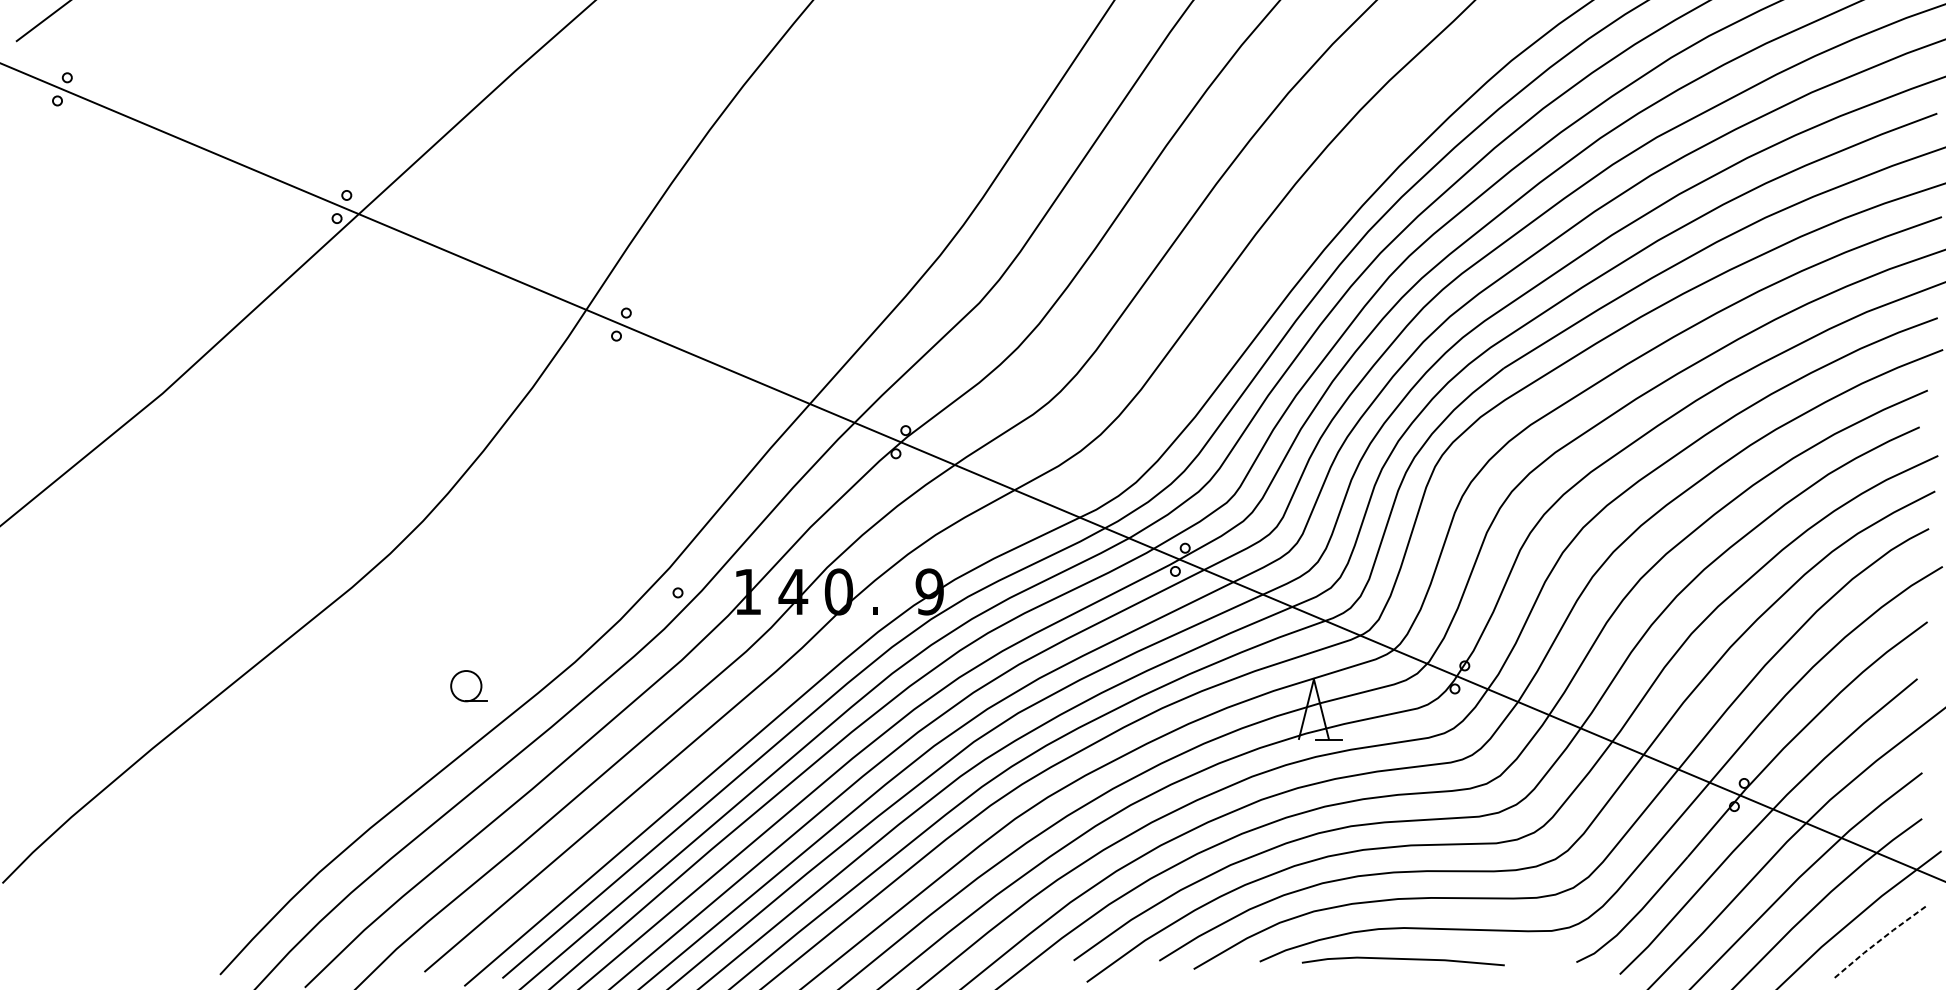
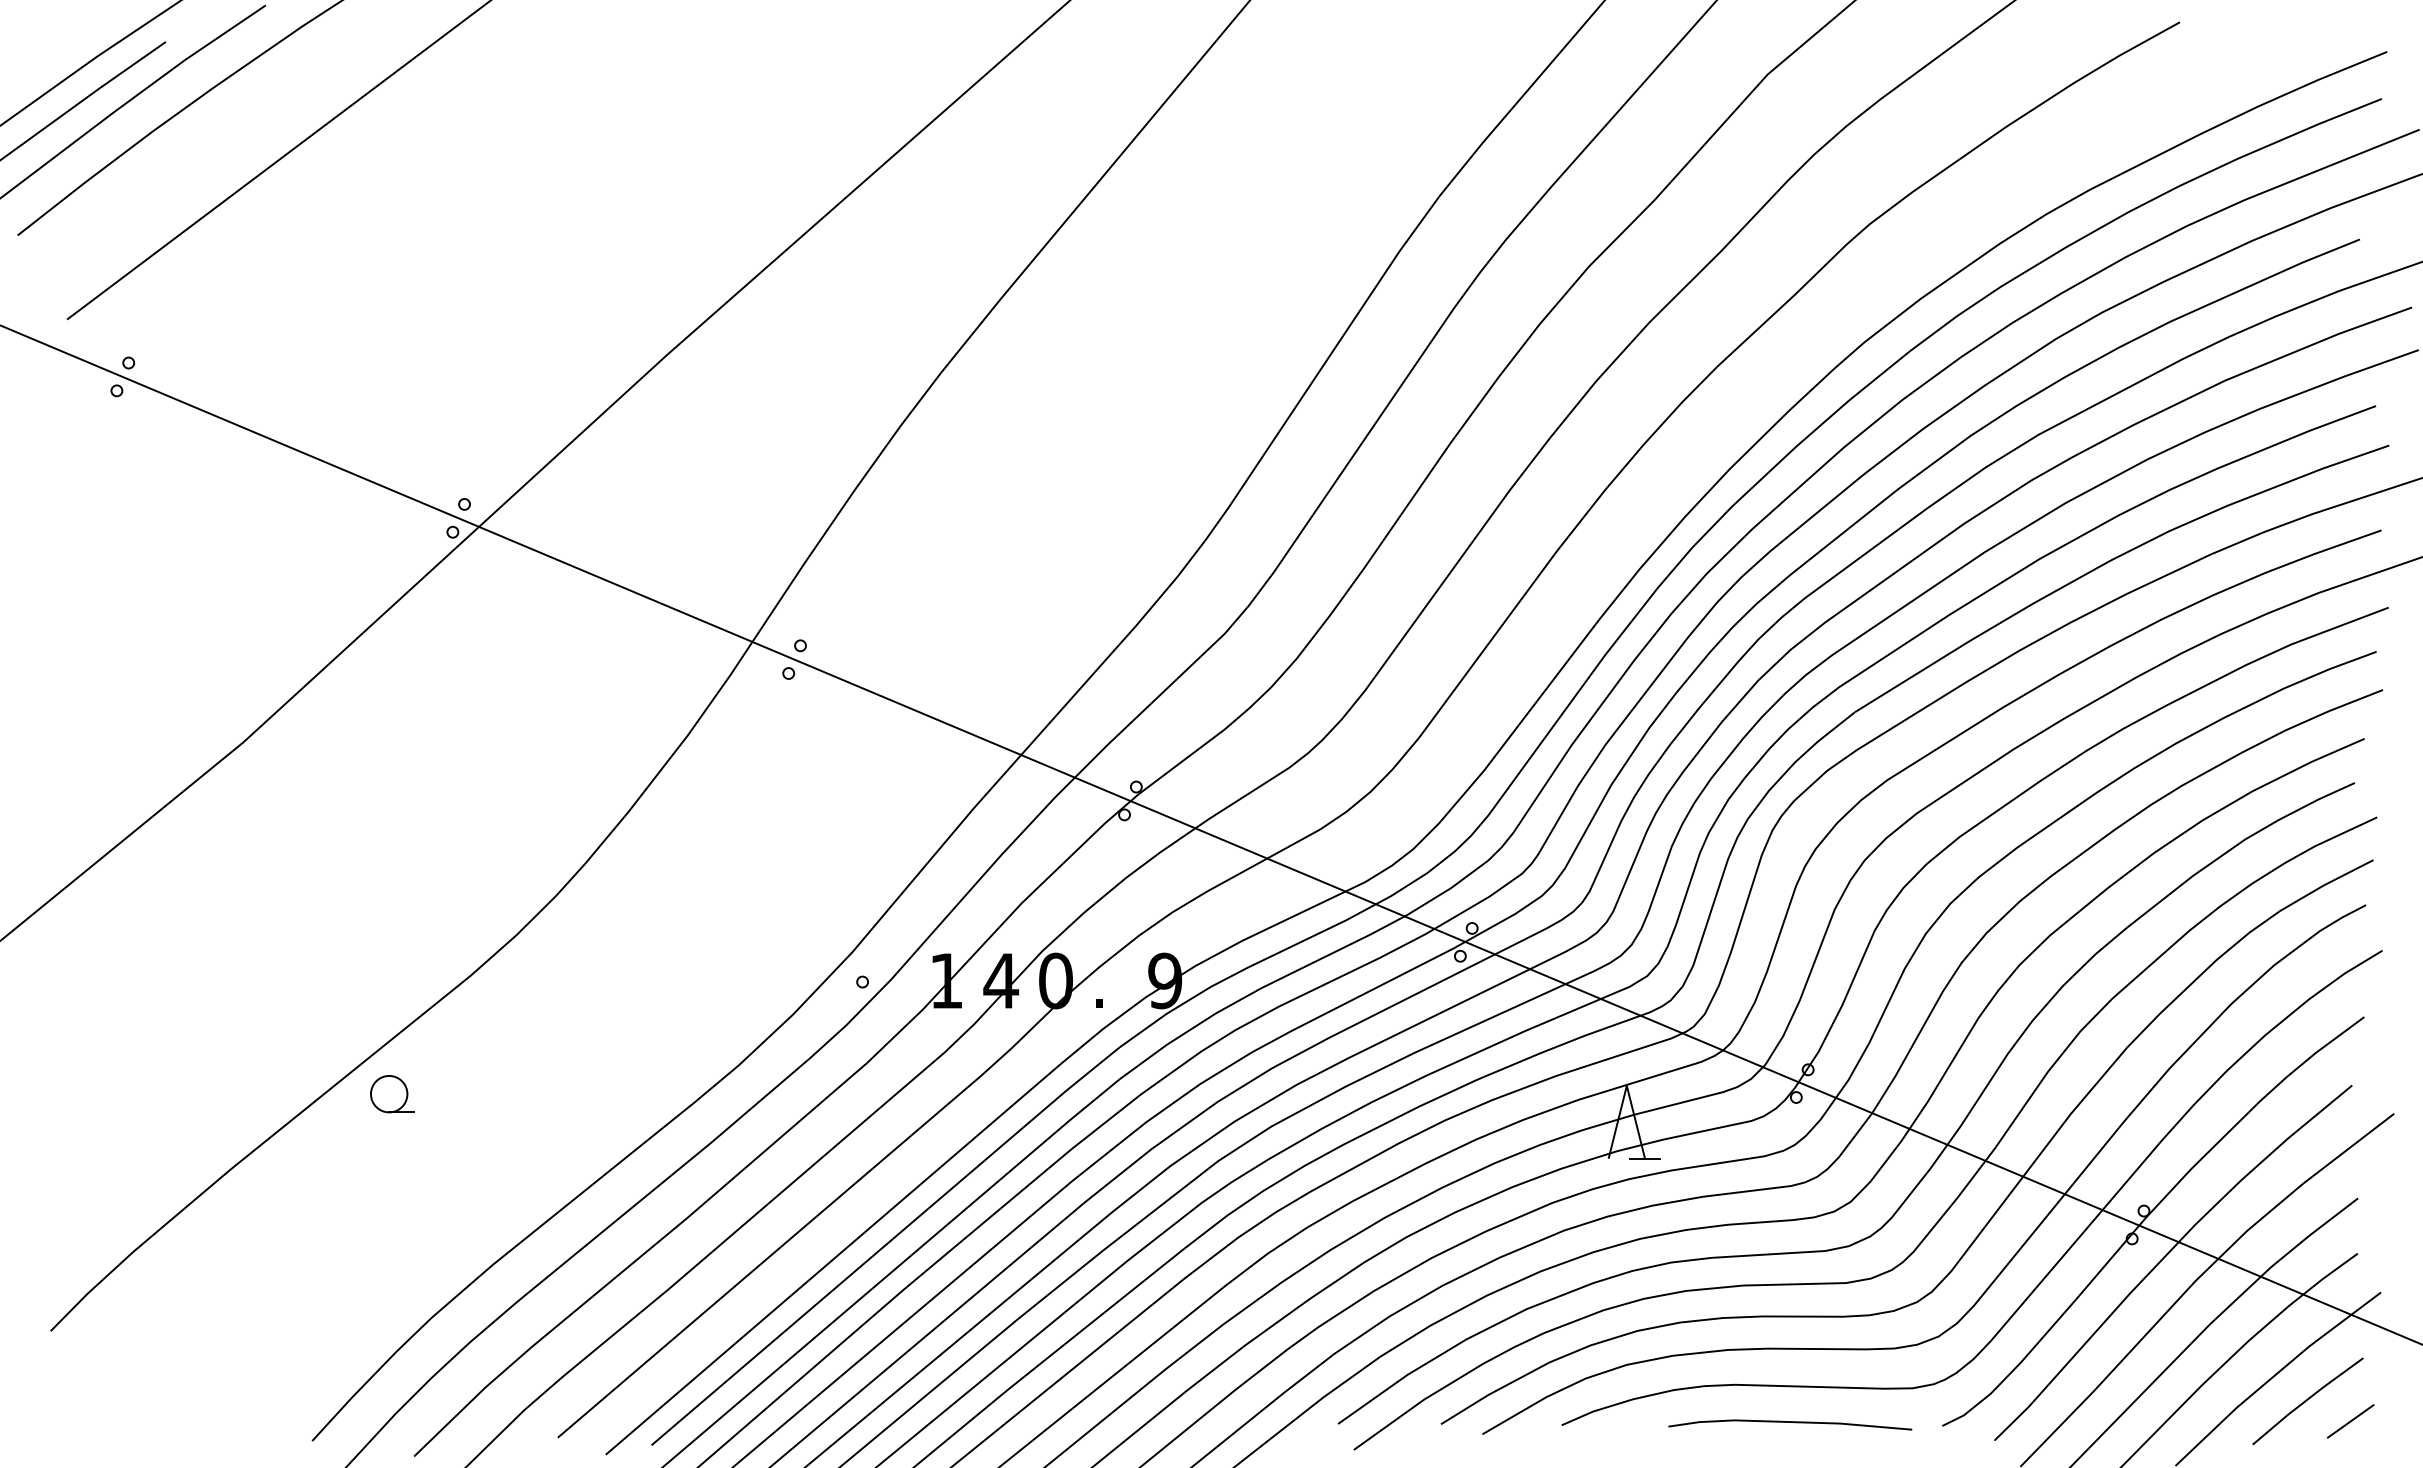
part: (469, 686) -> (392, 1094), moved
line: (1879, 941) -> (2306, 1400), dashed -> solid
line: (1916, 958) -> (2350, 1421), added
line: (1403, 959) -> (1790, 1422), moved

